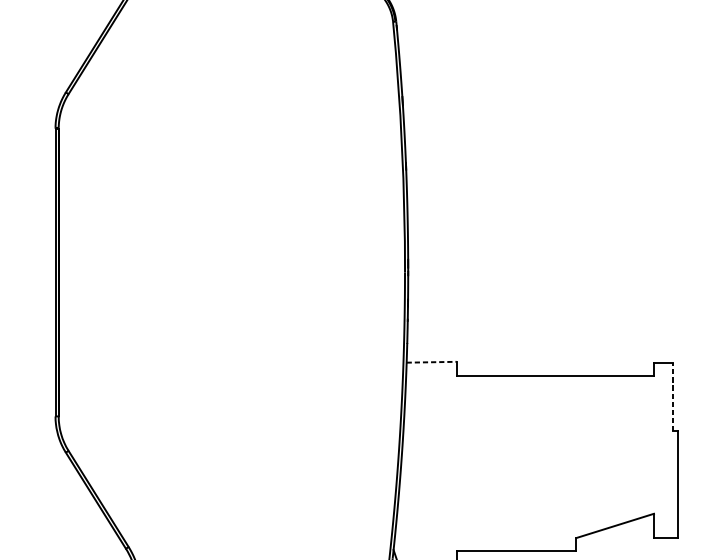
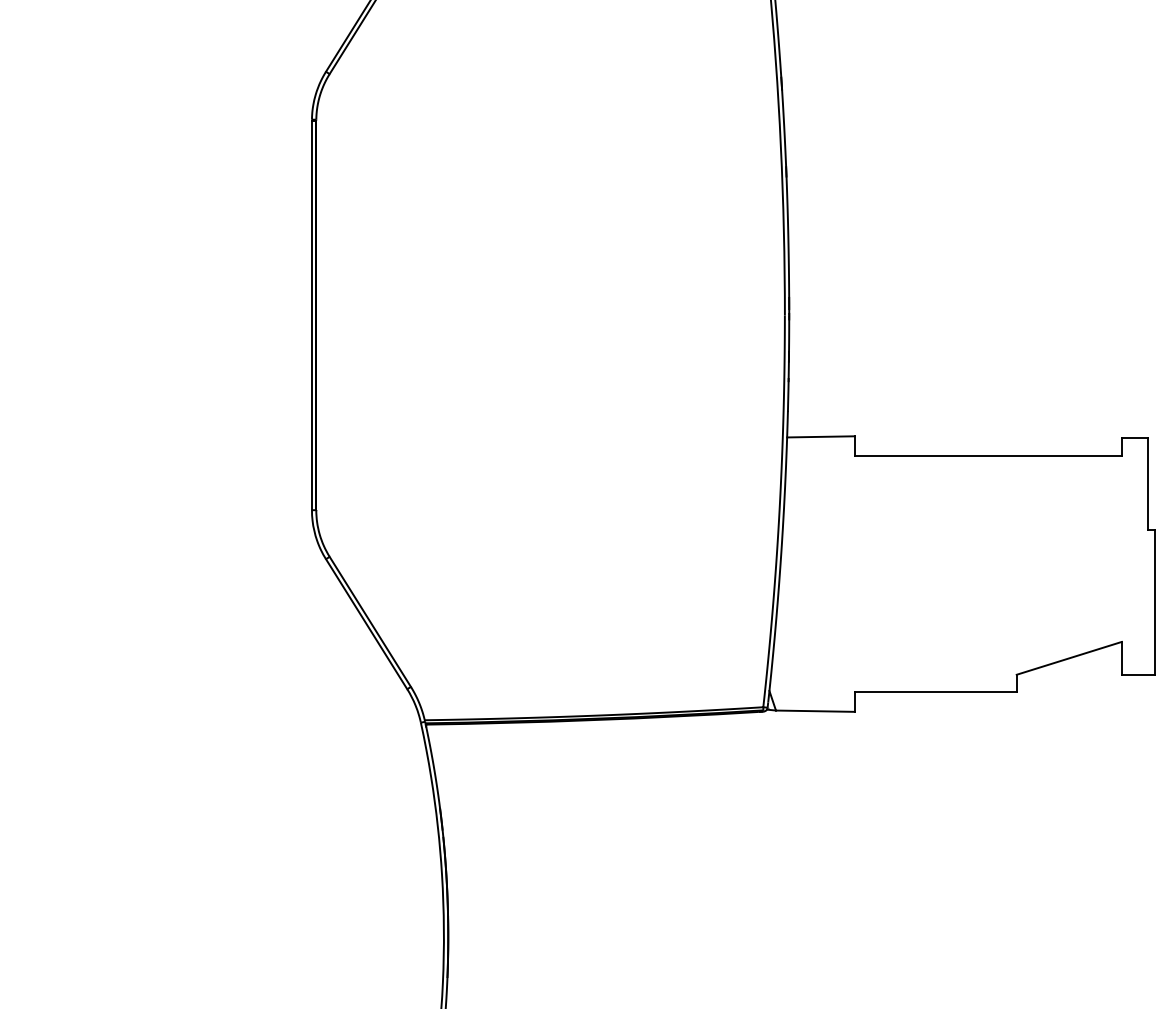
line: (431, 361) -> (820, 436), dashed -> solid
line: (673, 397) -> (1148, 484), dashed -> solid

